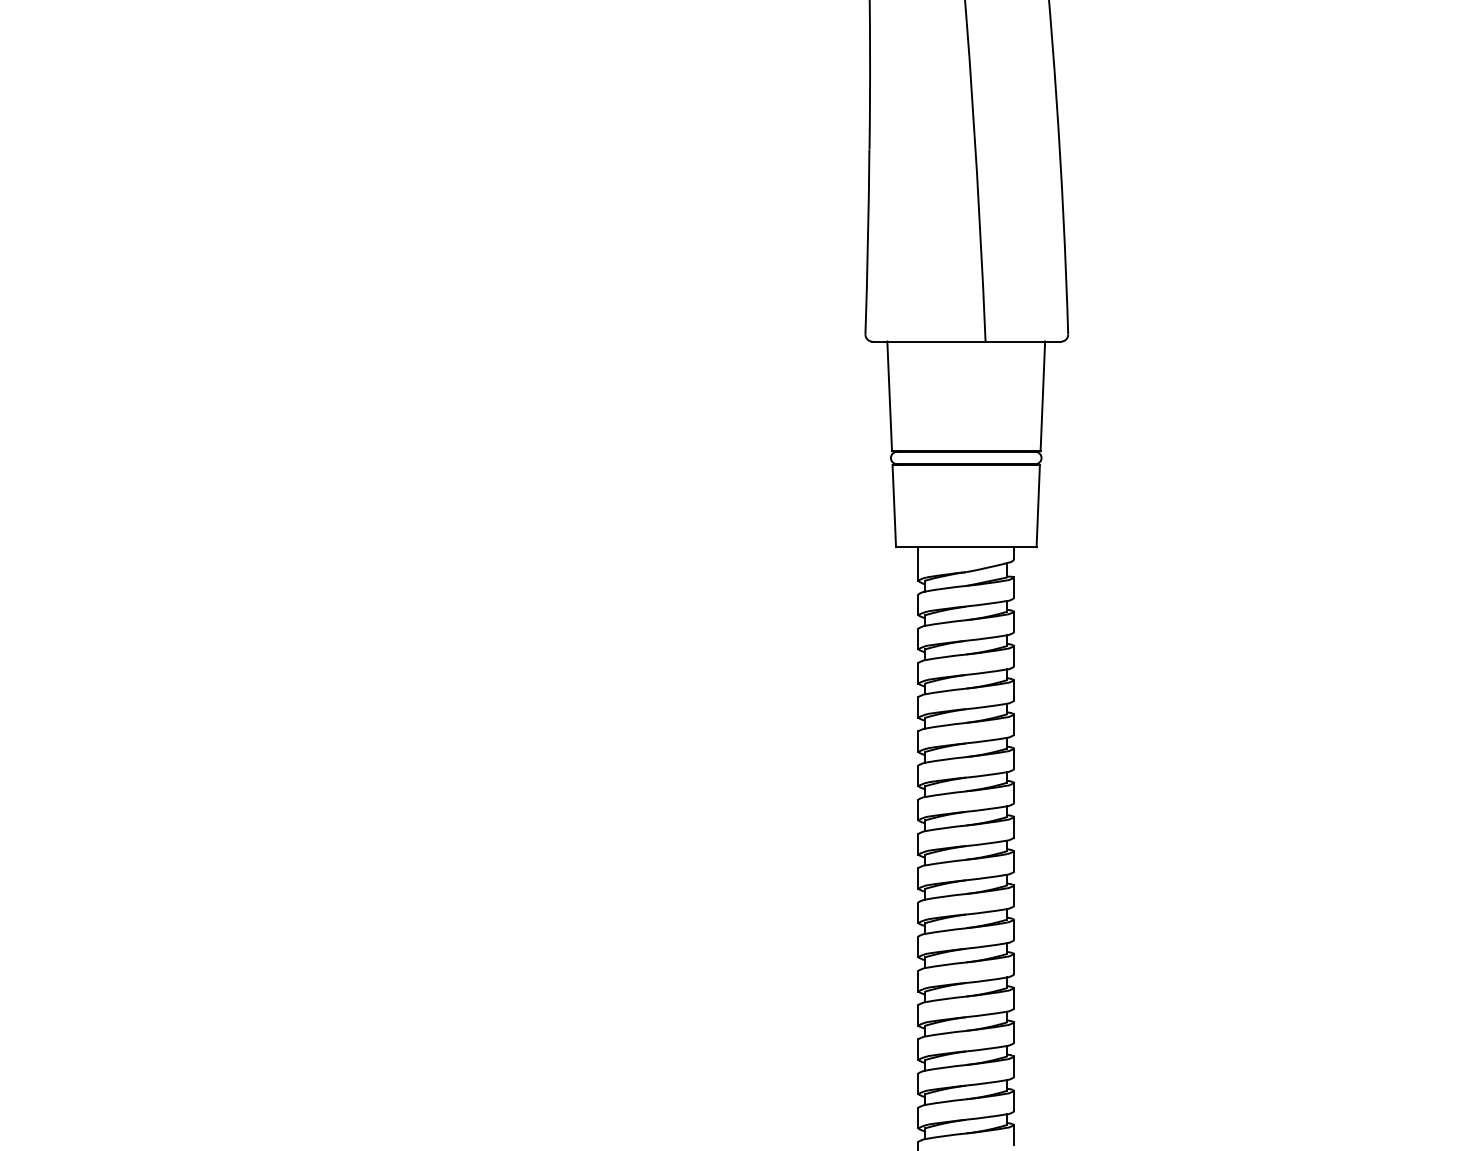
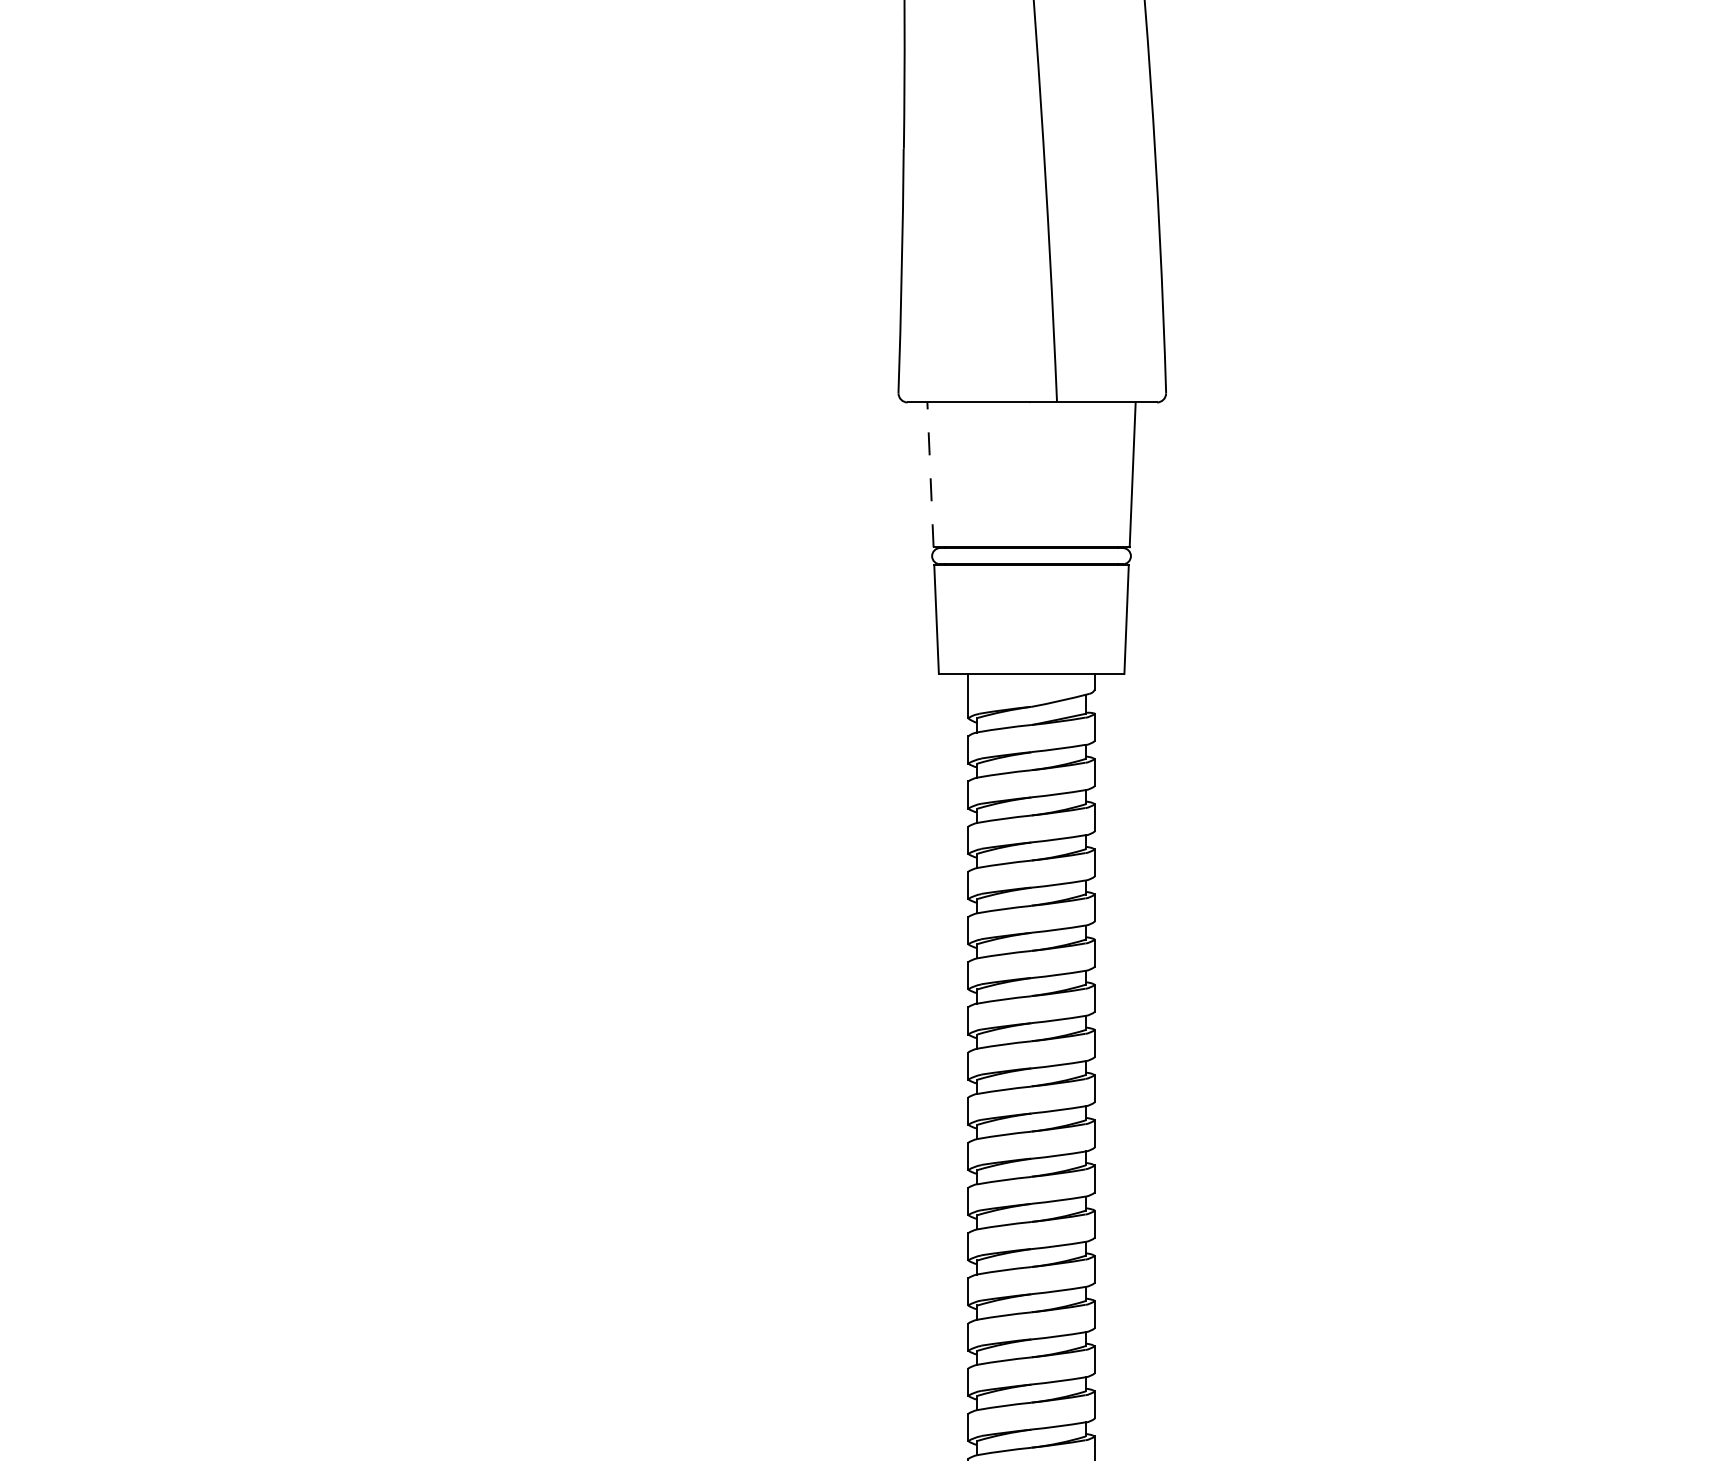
line: (889, 396) -> (930, 474), solid -> dashed

